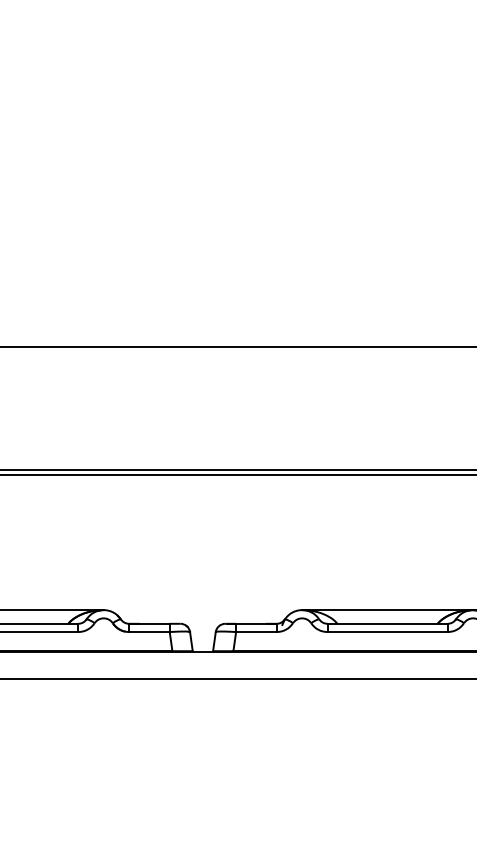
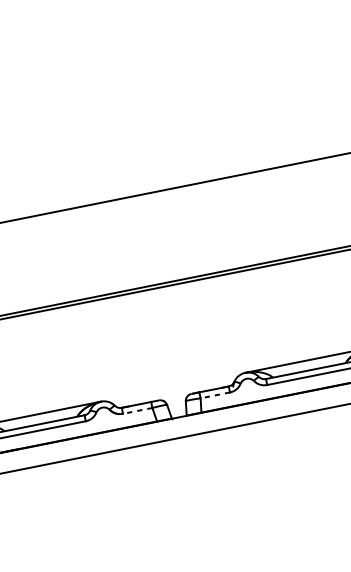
line: (149, 632) -> (137, 411), solid -> dashed
line: (255, 632) -> (214, 395), solid -> dashed

